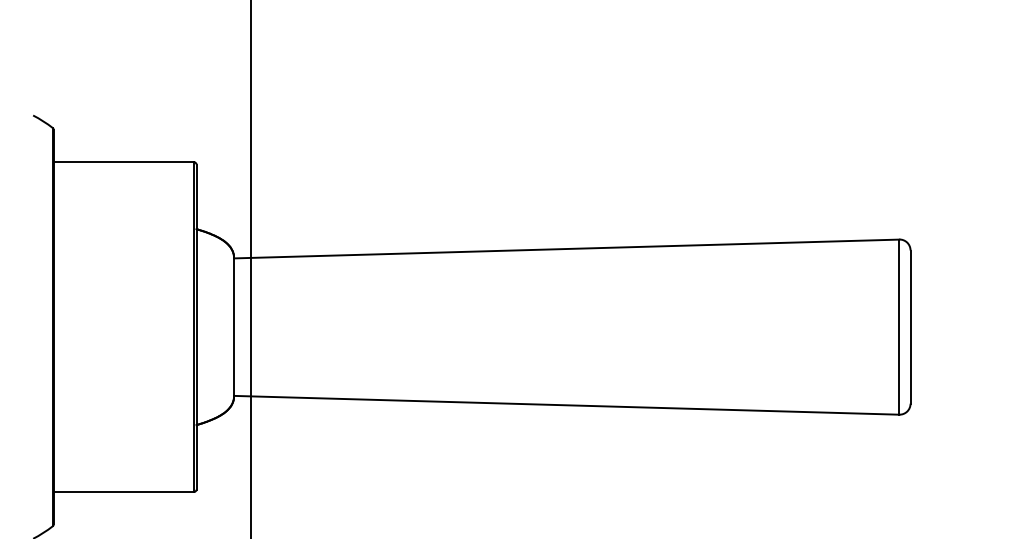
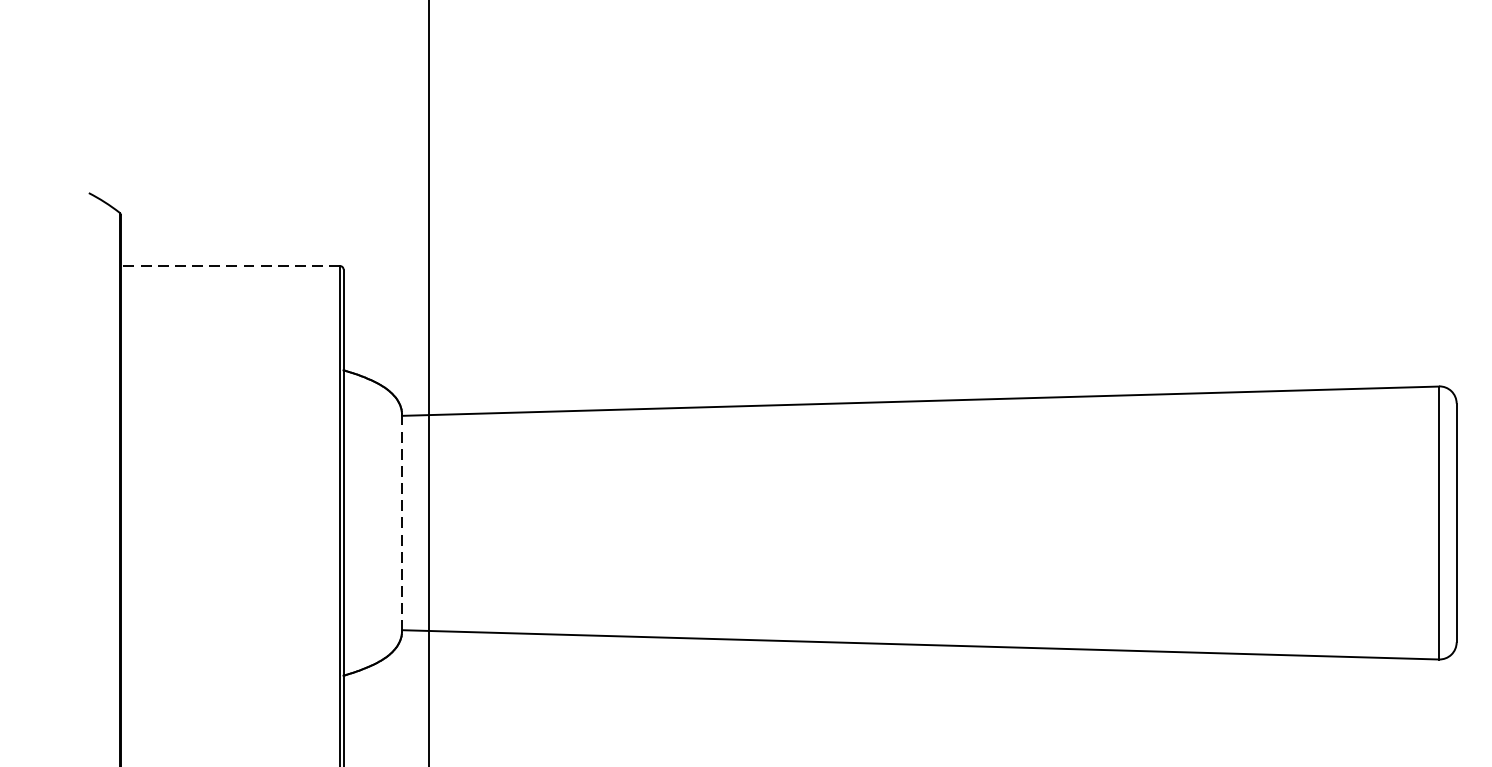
line: (123, 162) -> (229, 266), solid -> dashed
line: (234, 327) -> (402, 523), solid -> dashed

